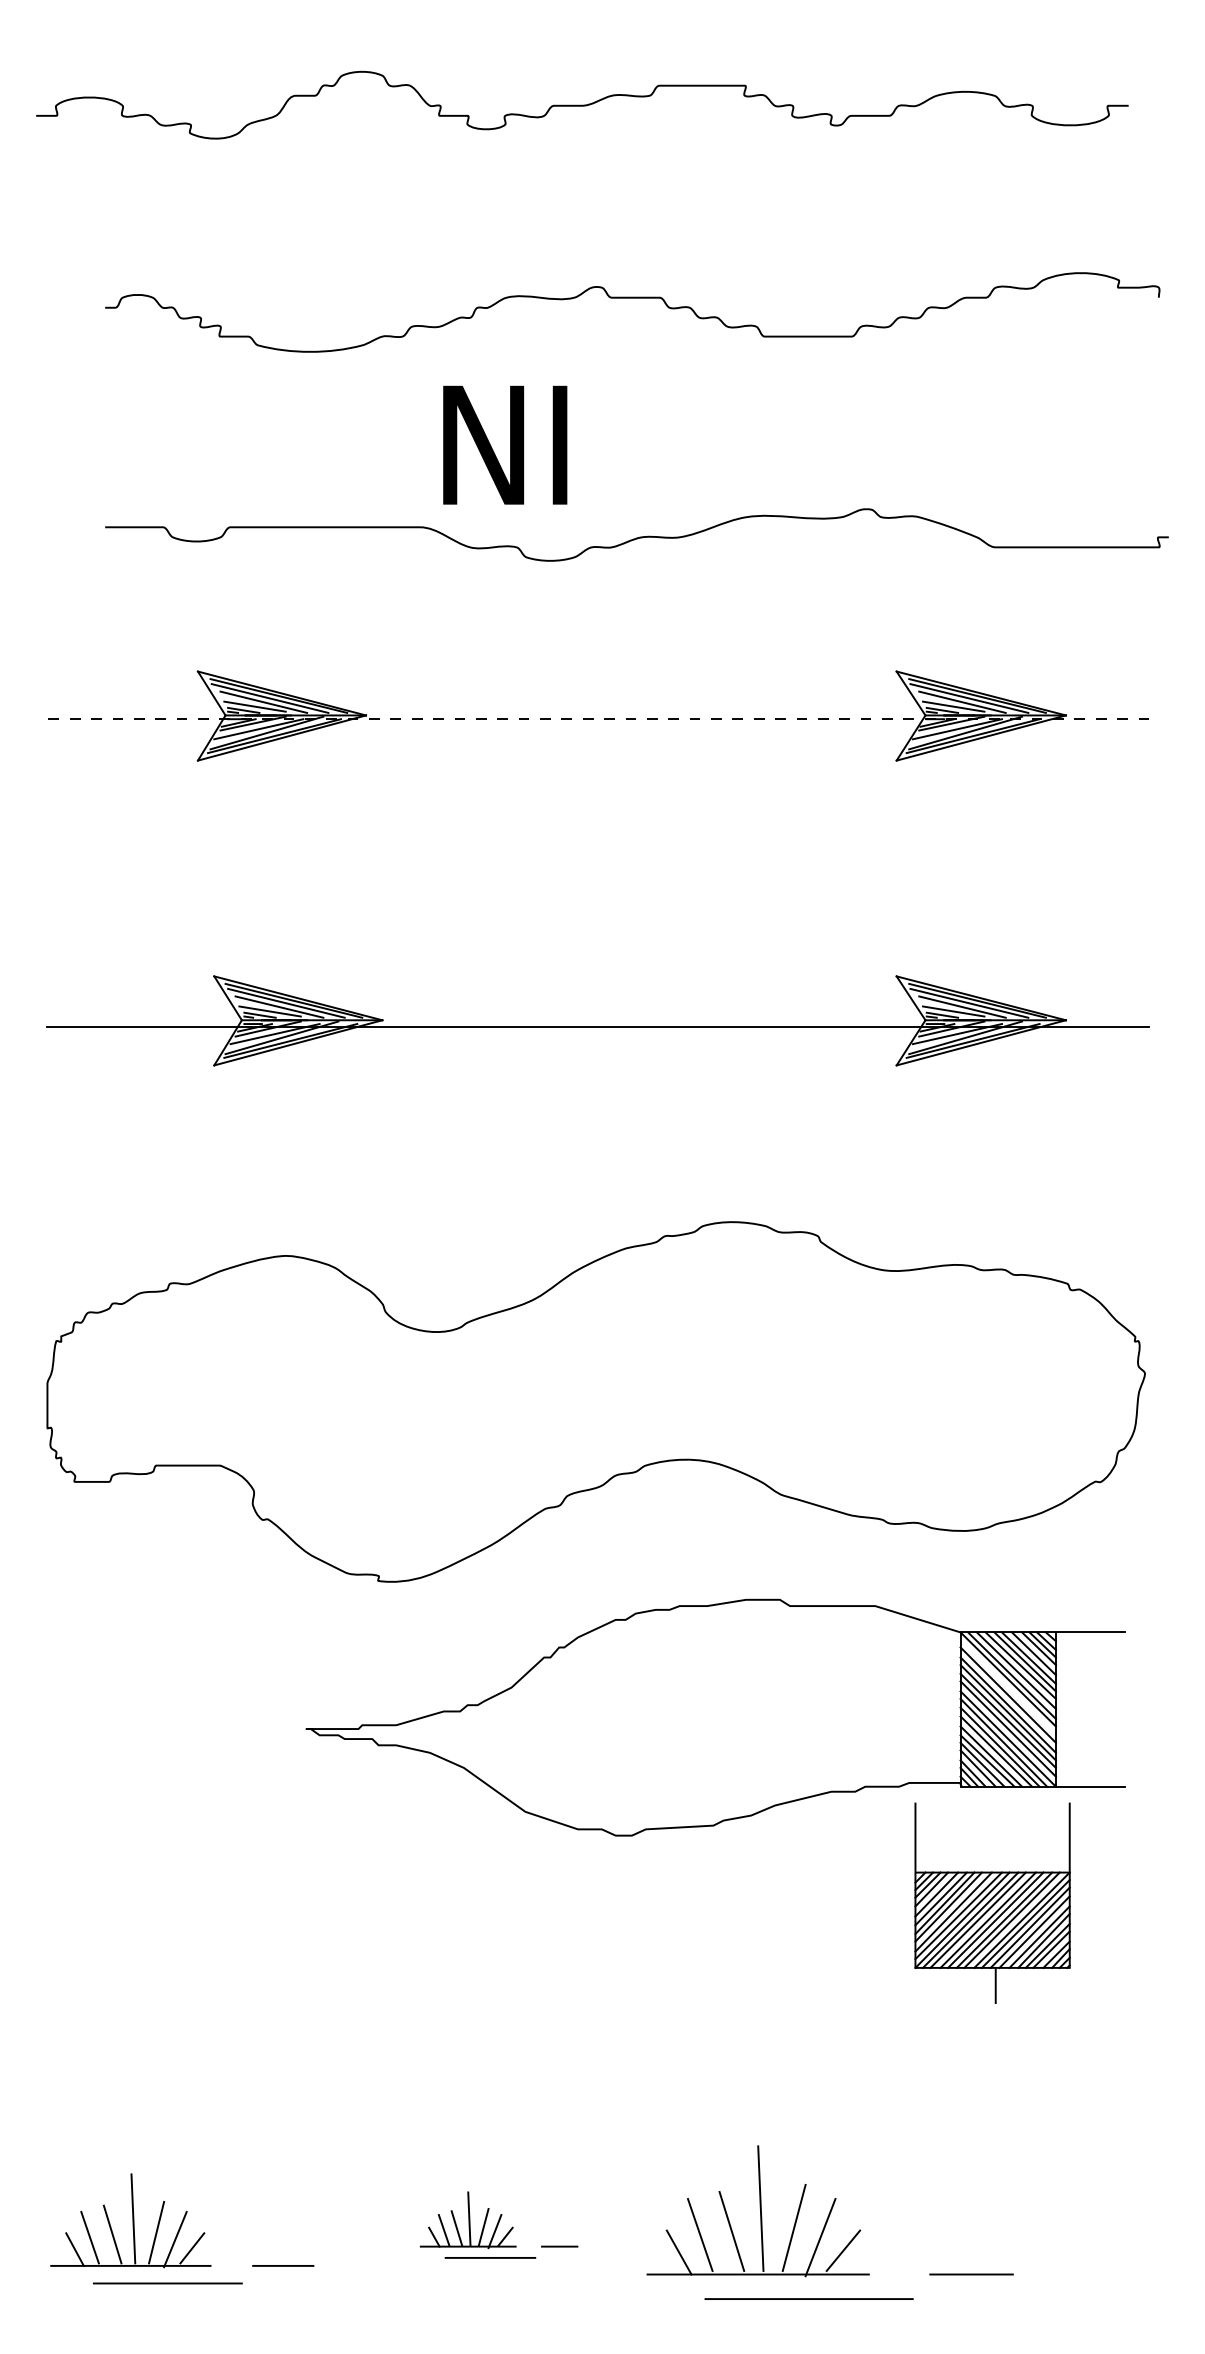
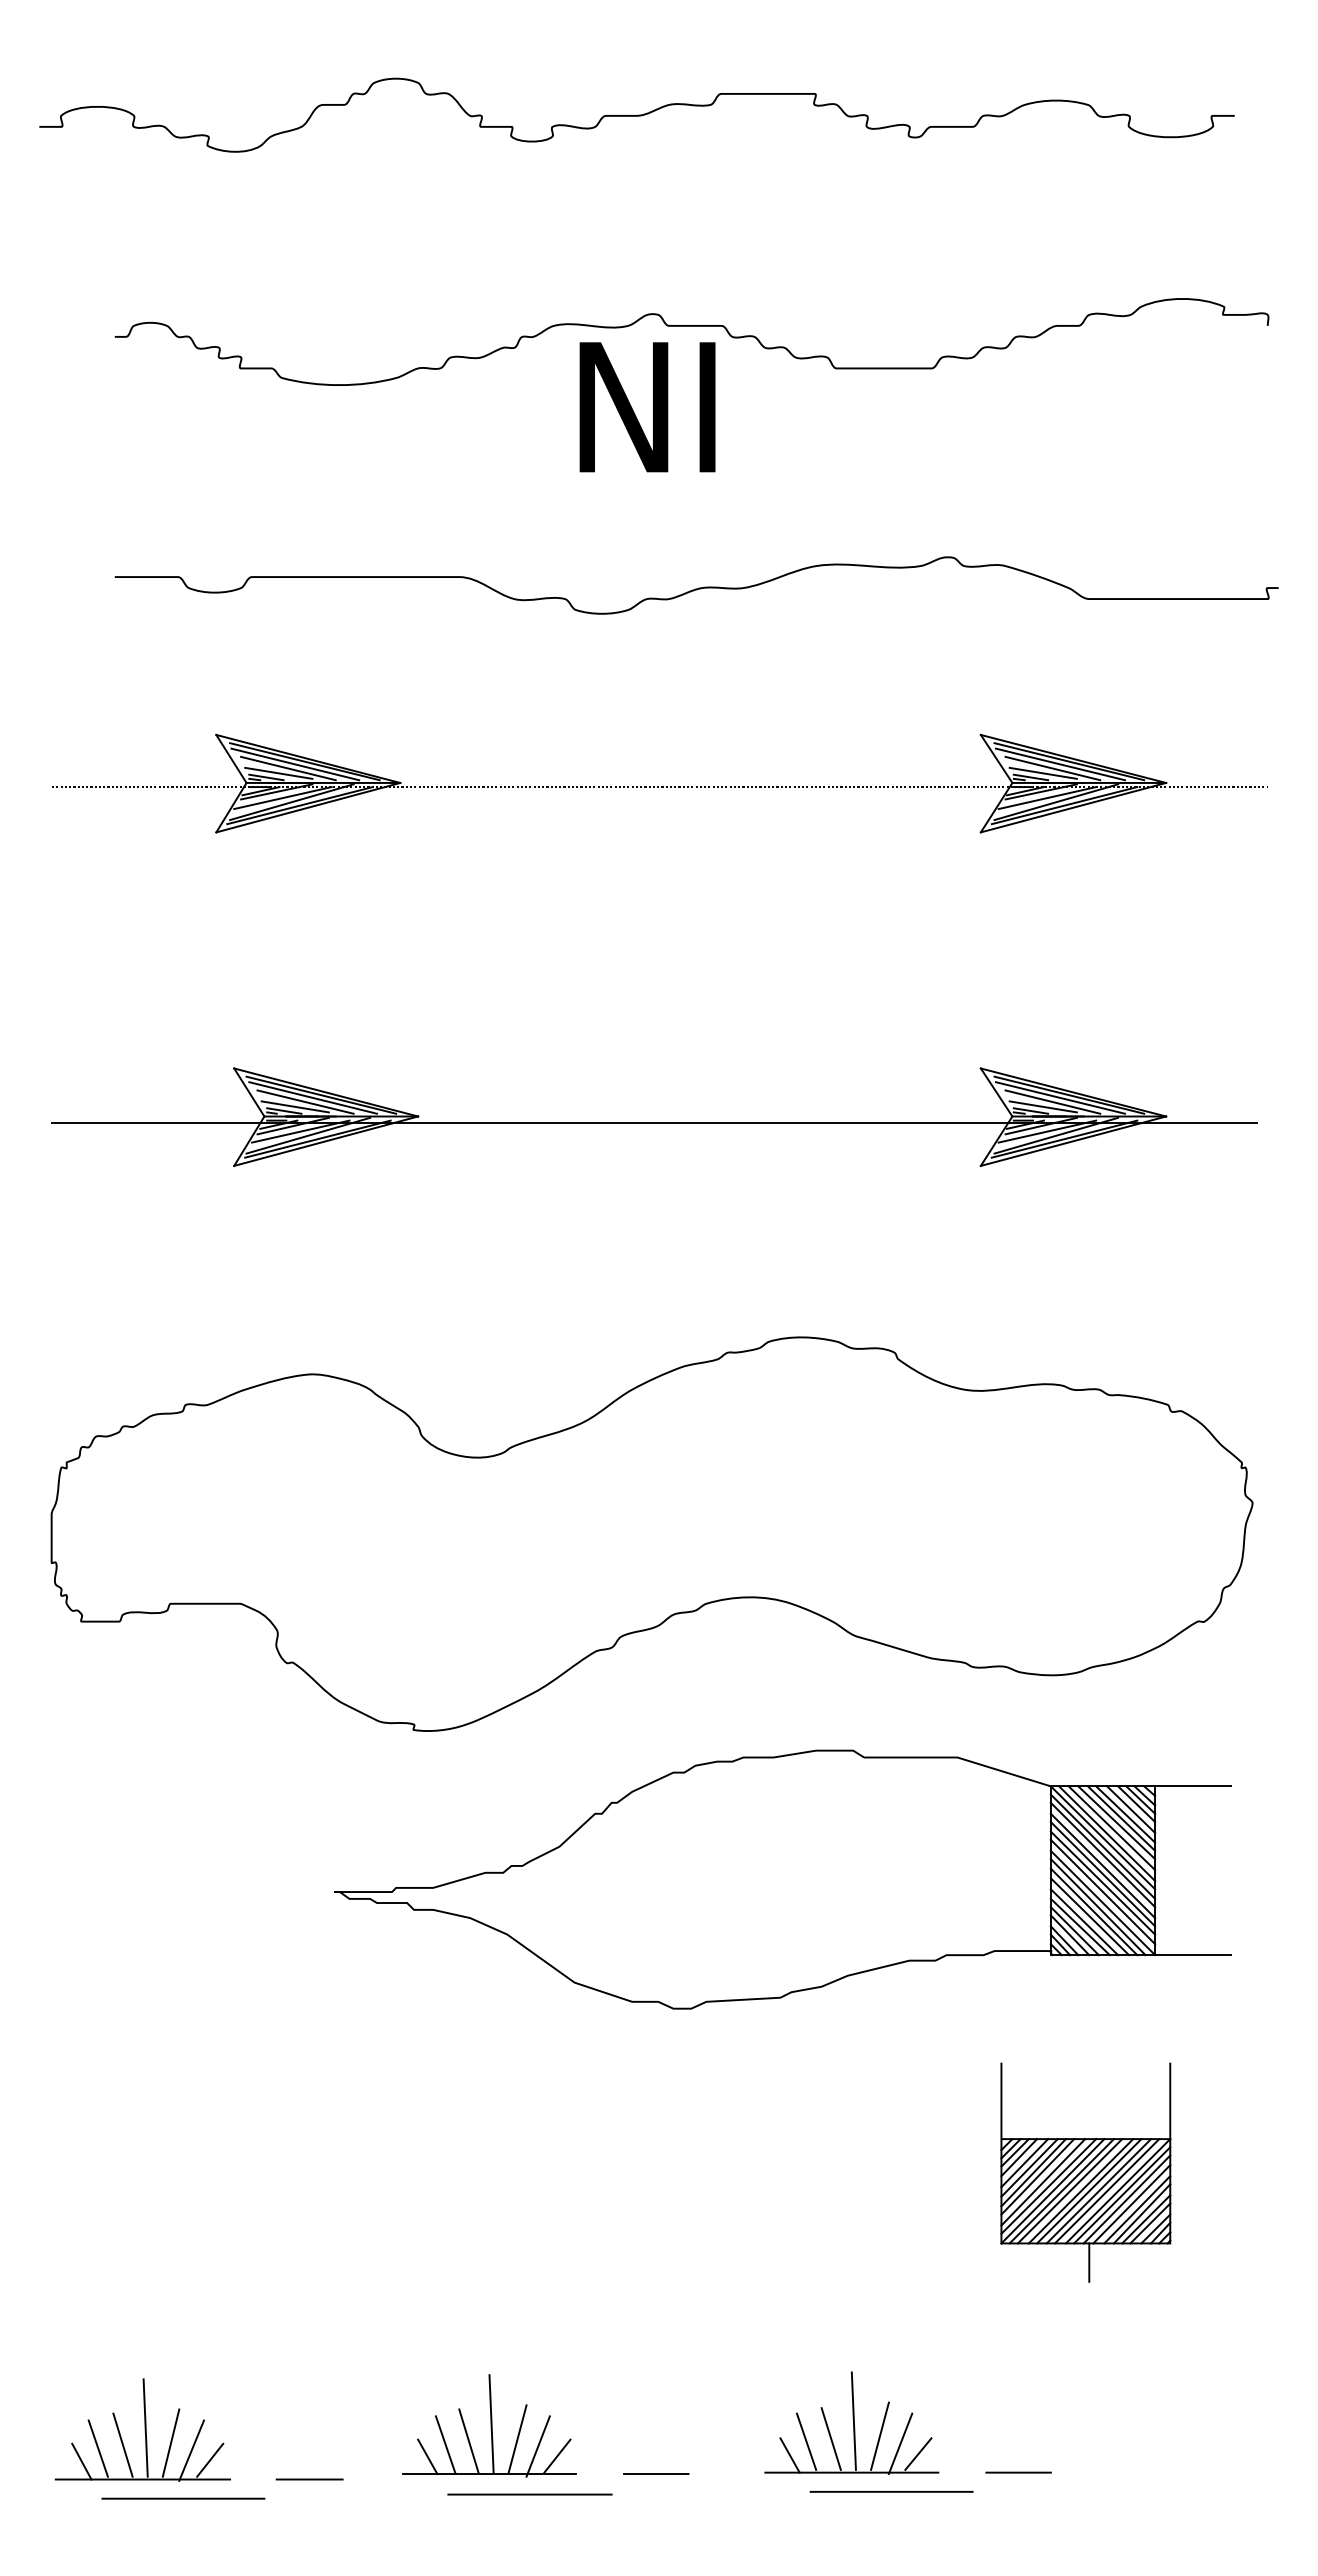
text: (505, 445) -> (647, 407), moved
line: (1007, 1687) -> (1102, 1846), added
part: (992, 1903) -> (1085, 2172), moved
part: (829, 2222) -> (907, 2431), size x0.71
part: (498, 2224) -> (545, 2434), size x1.67

